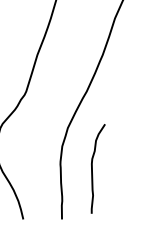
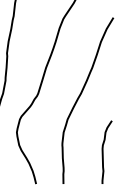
curve: (93, 167) -> (103, 151), moved

